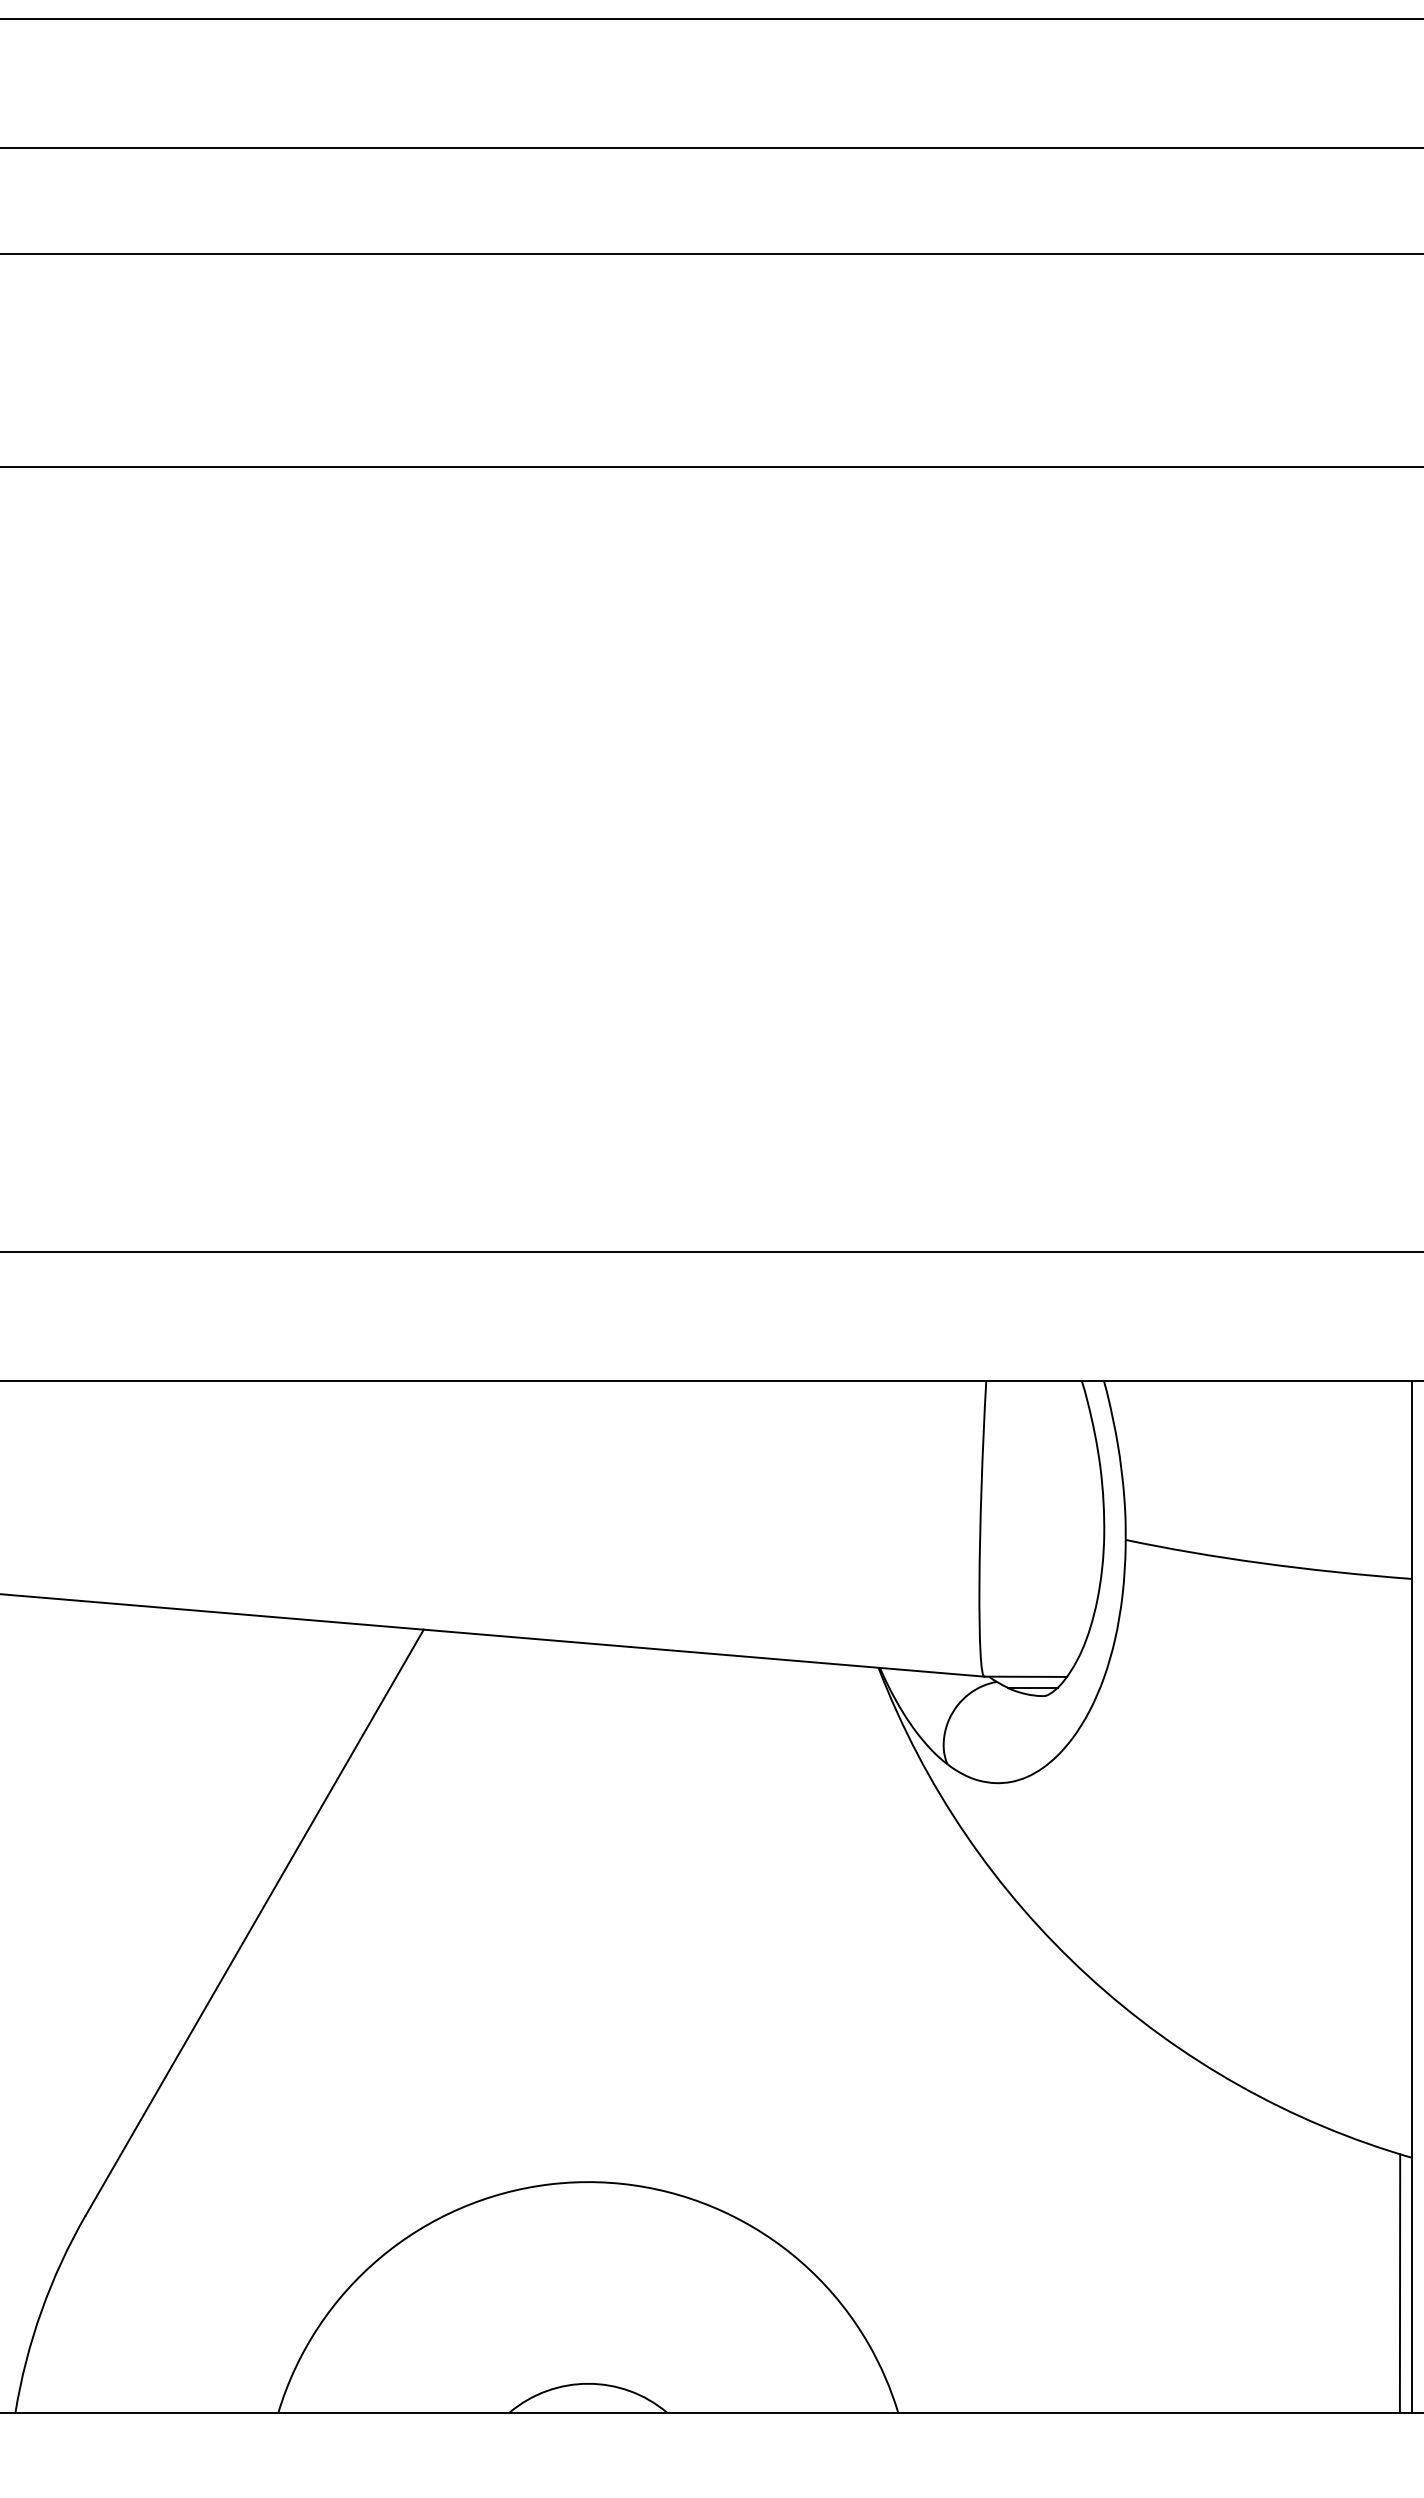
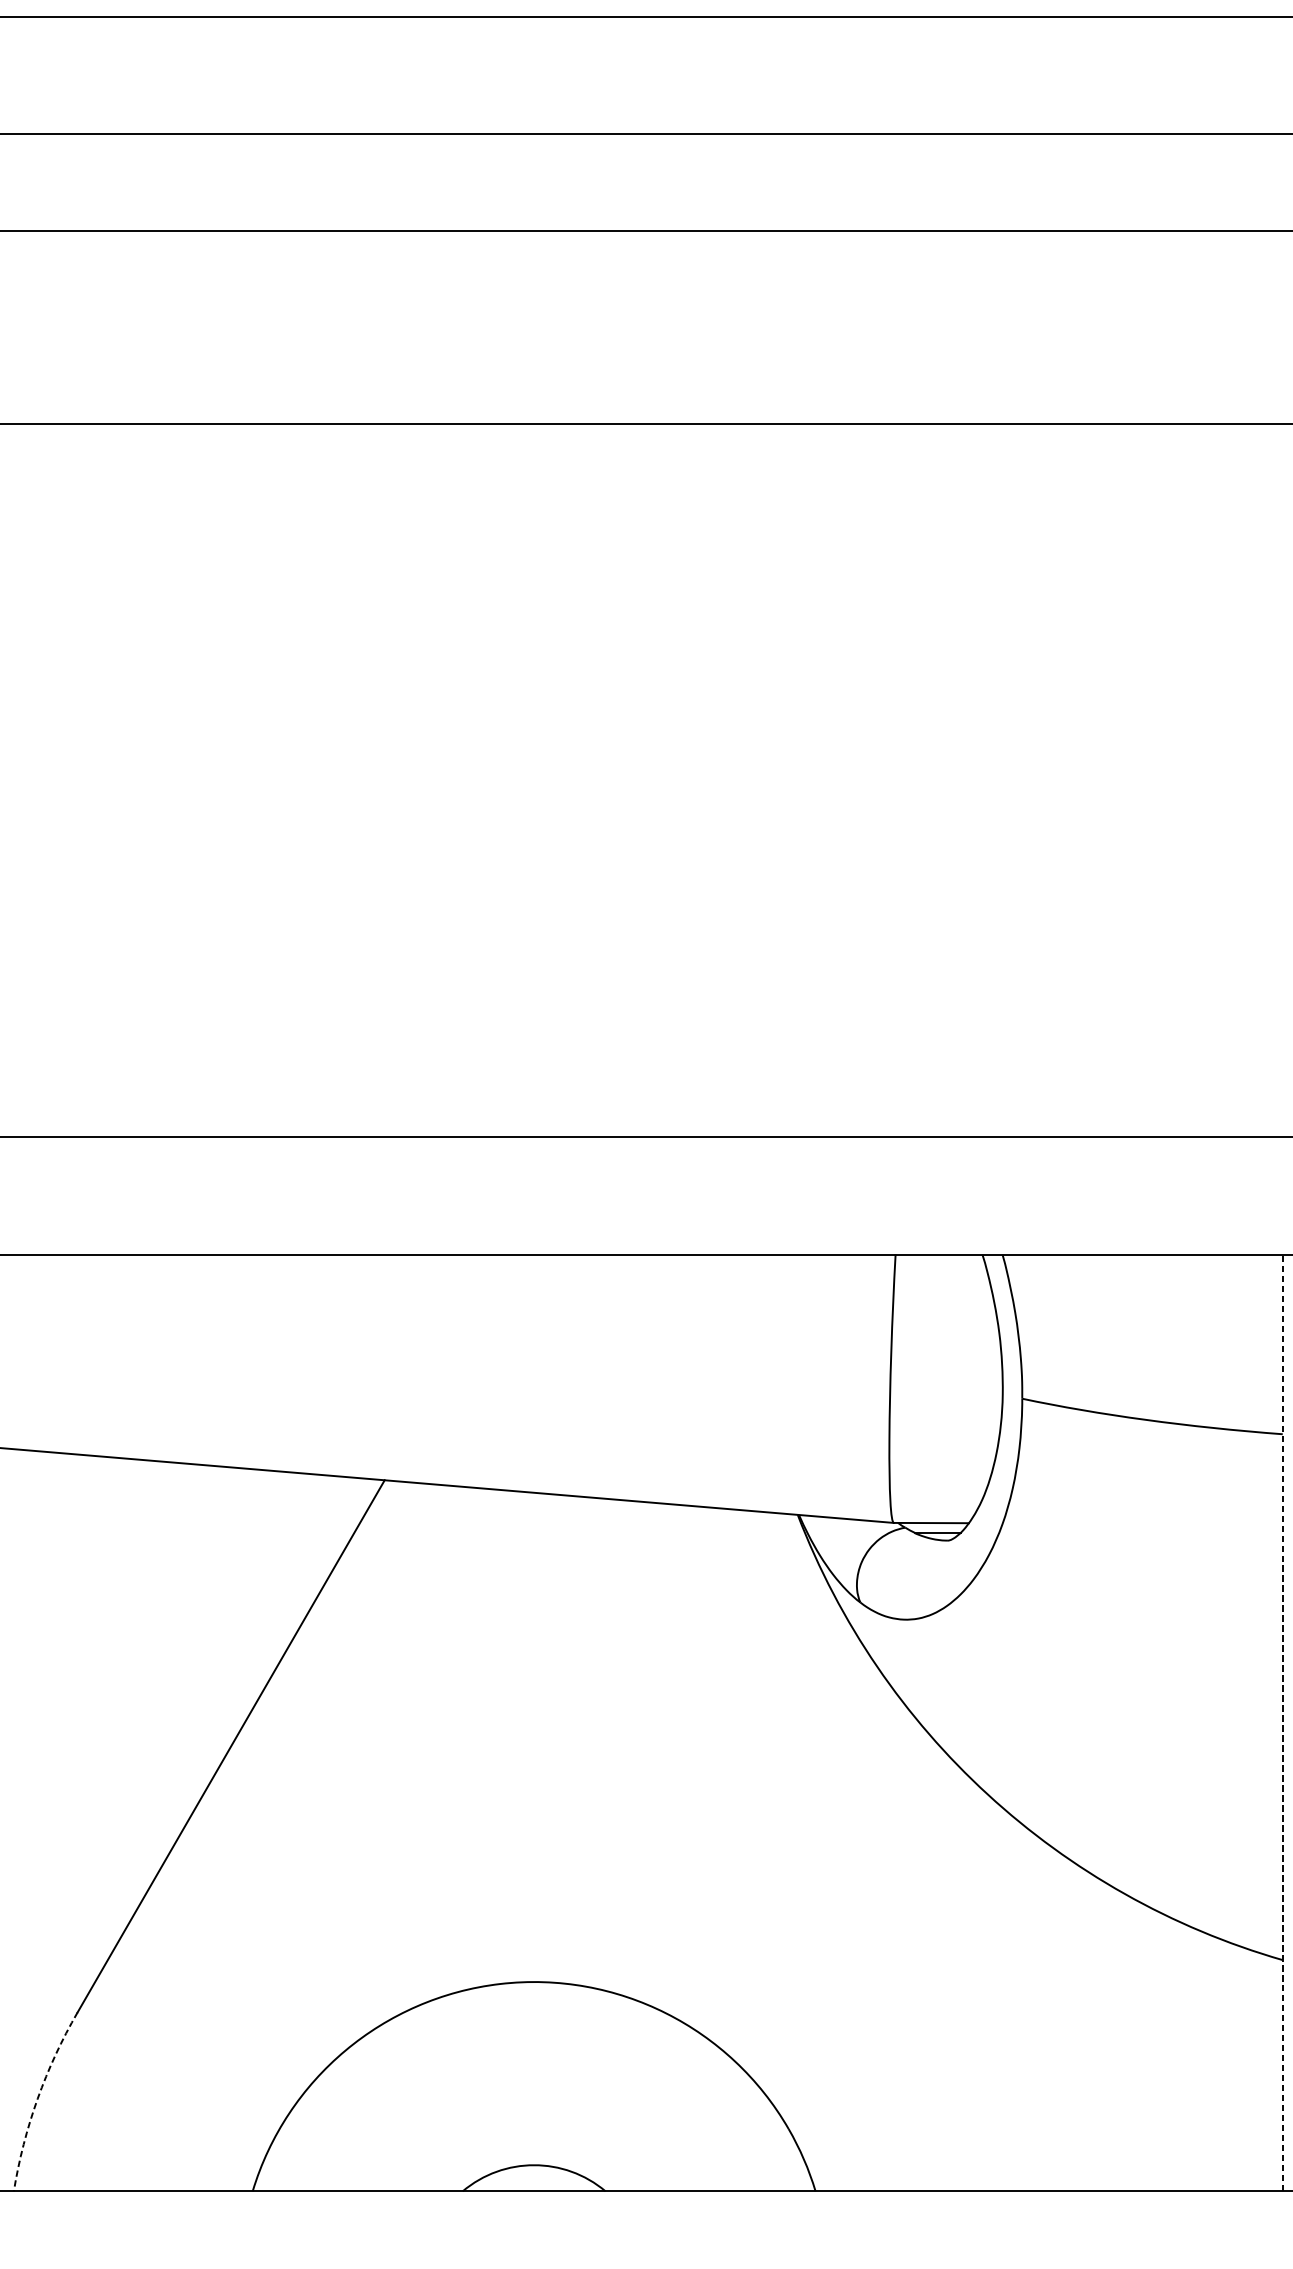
line: (1412, 1896) -> (1282, 1722), solid -> dashed
line: (1399, 2283) -> (1270, 2074), removed
arc: (41, 2310) -> (37, 2098), solid -> dashed

